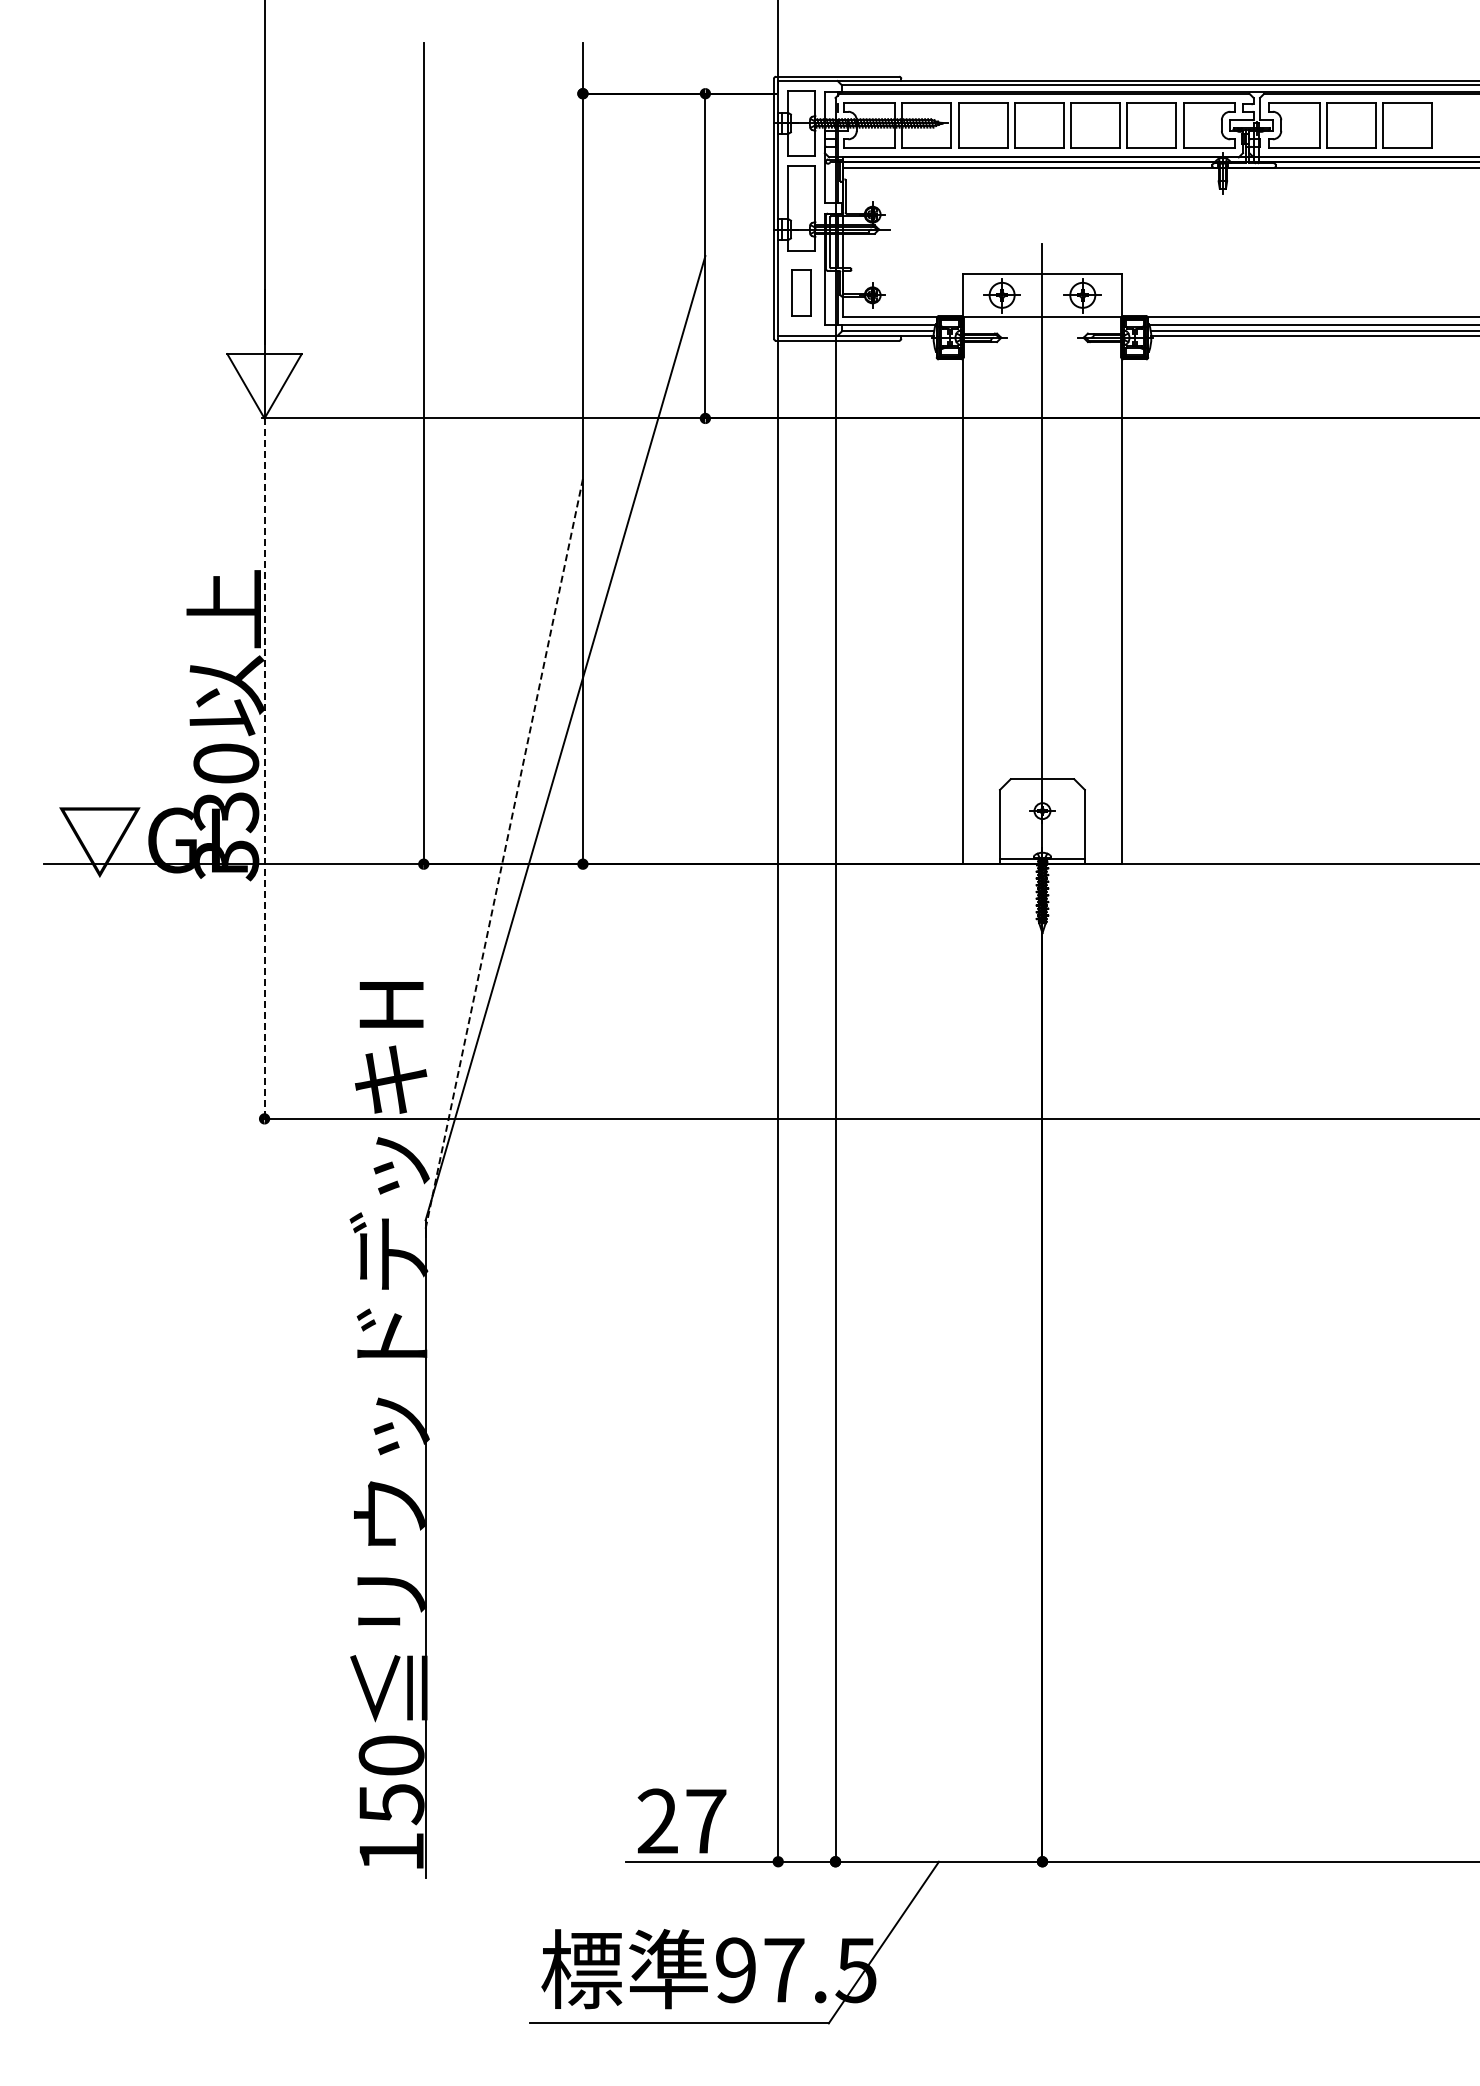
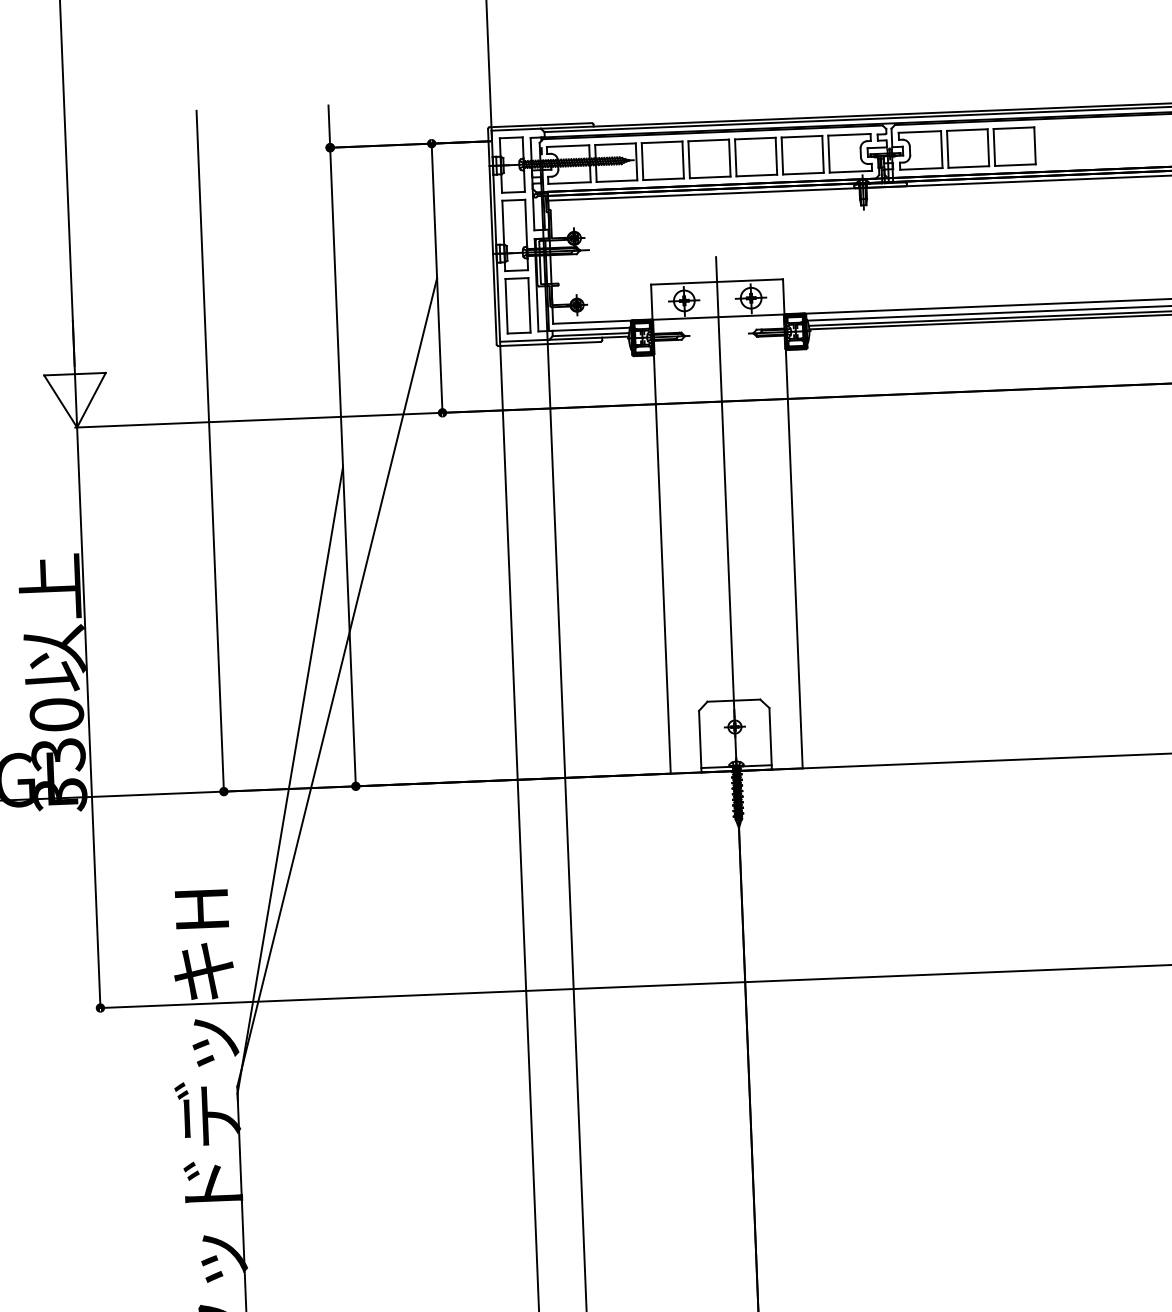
part: (801, 292) -> (517, 305), size x1.43
line: (264, 769) -> (88, 718), dashed -> solid
line: (504, 854) -> (290, 780), dashed -> solid

